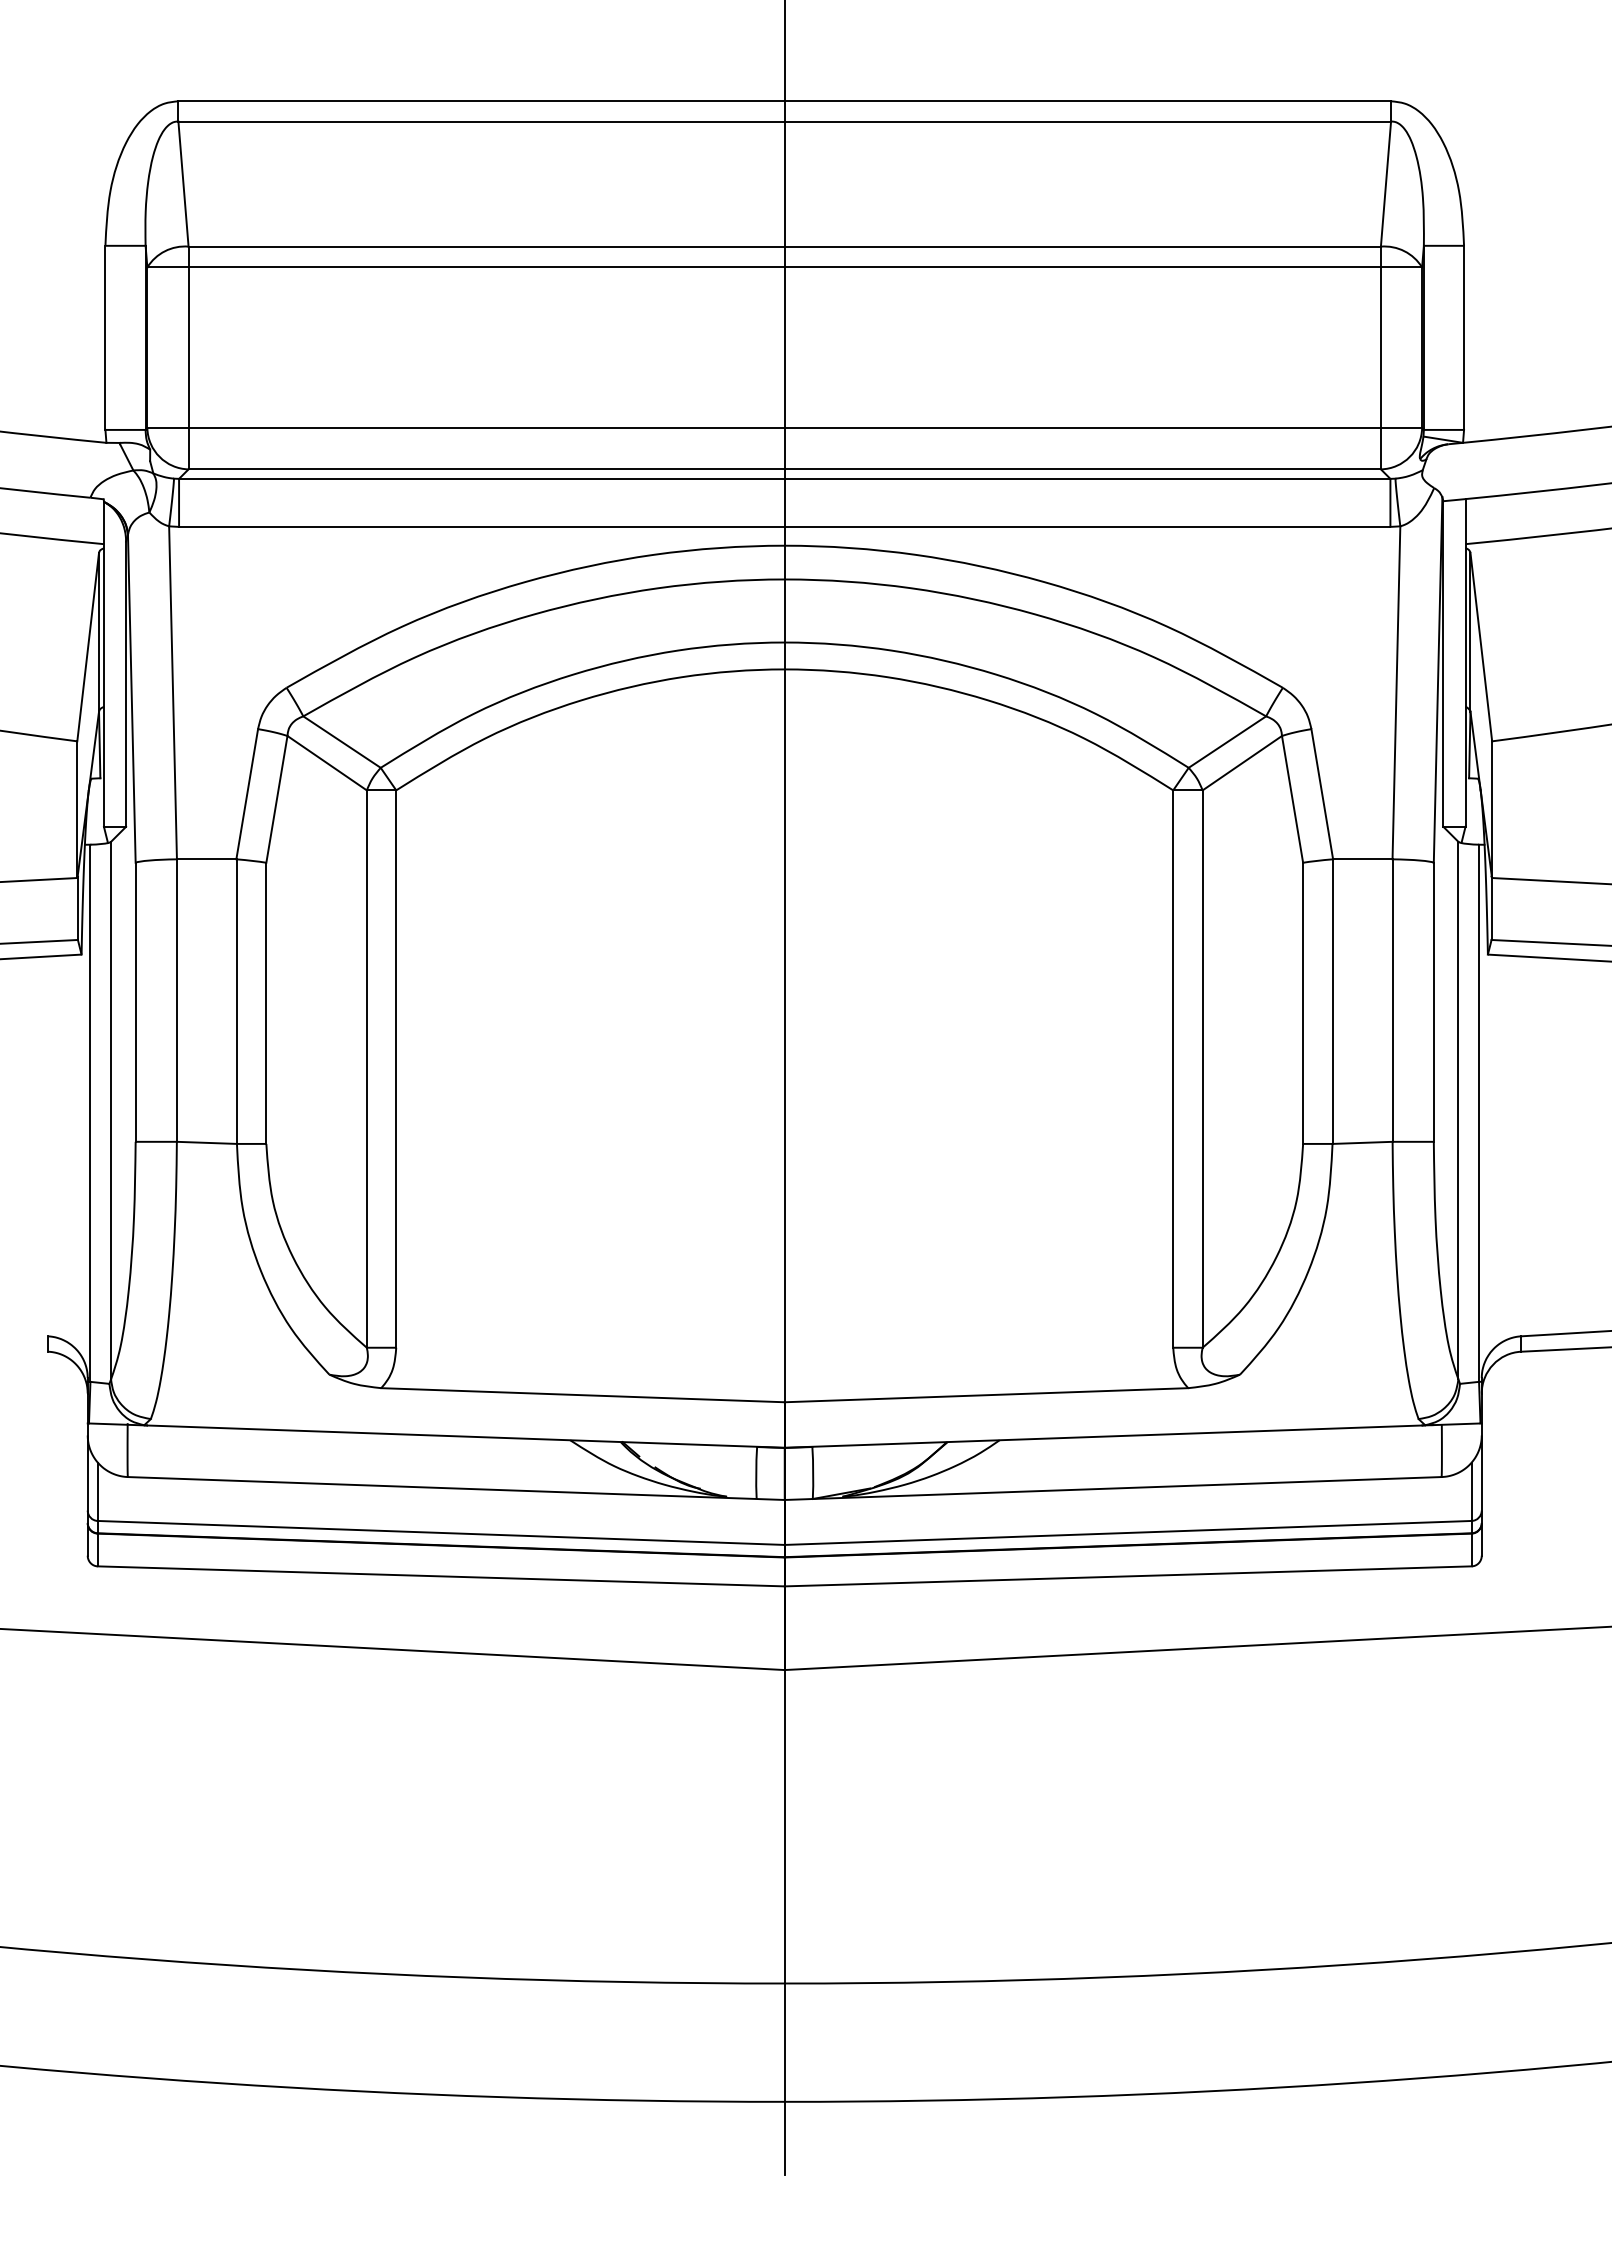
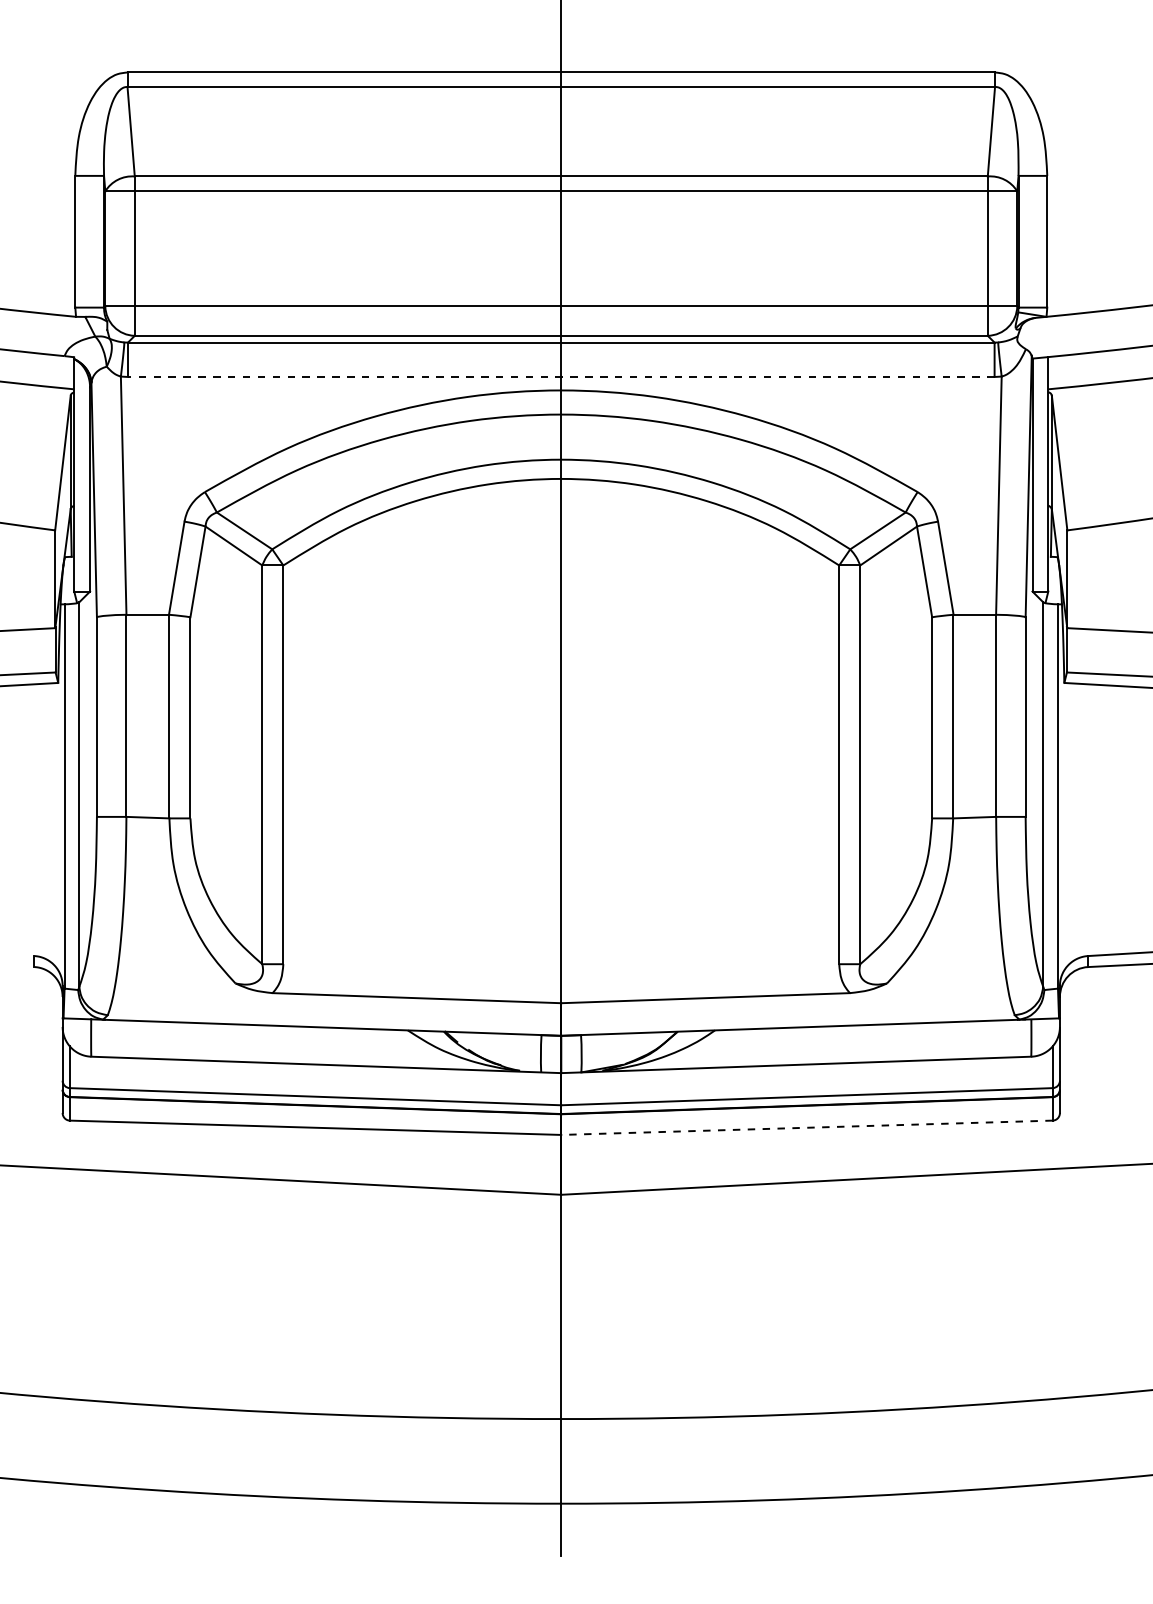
line: (784, 526) -> (561, 376), solid -> dashed
line: (1128, 1576) -> (807, 1127), solid -> dashed

